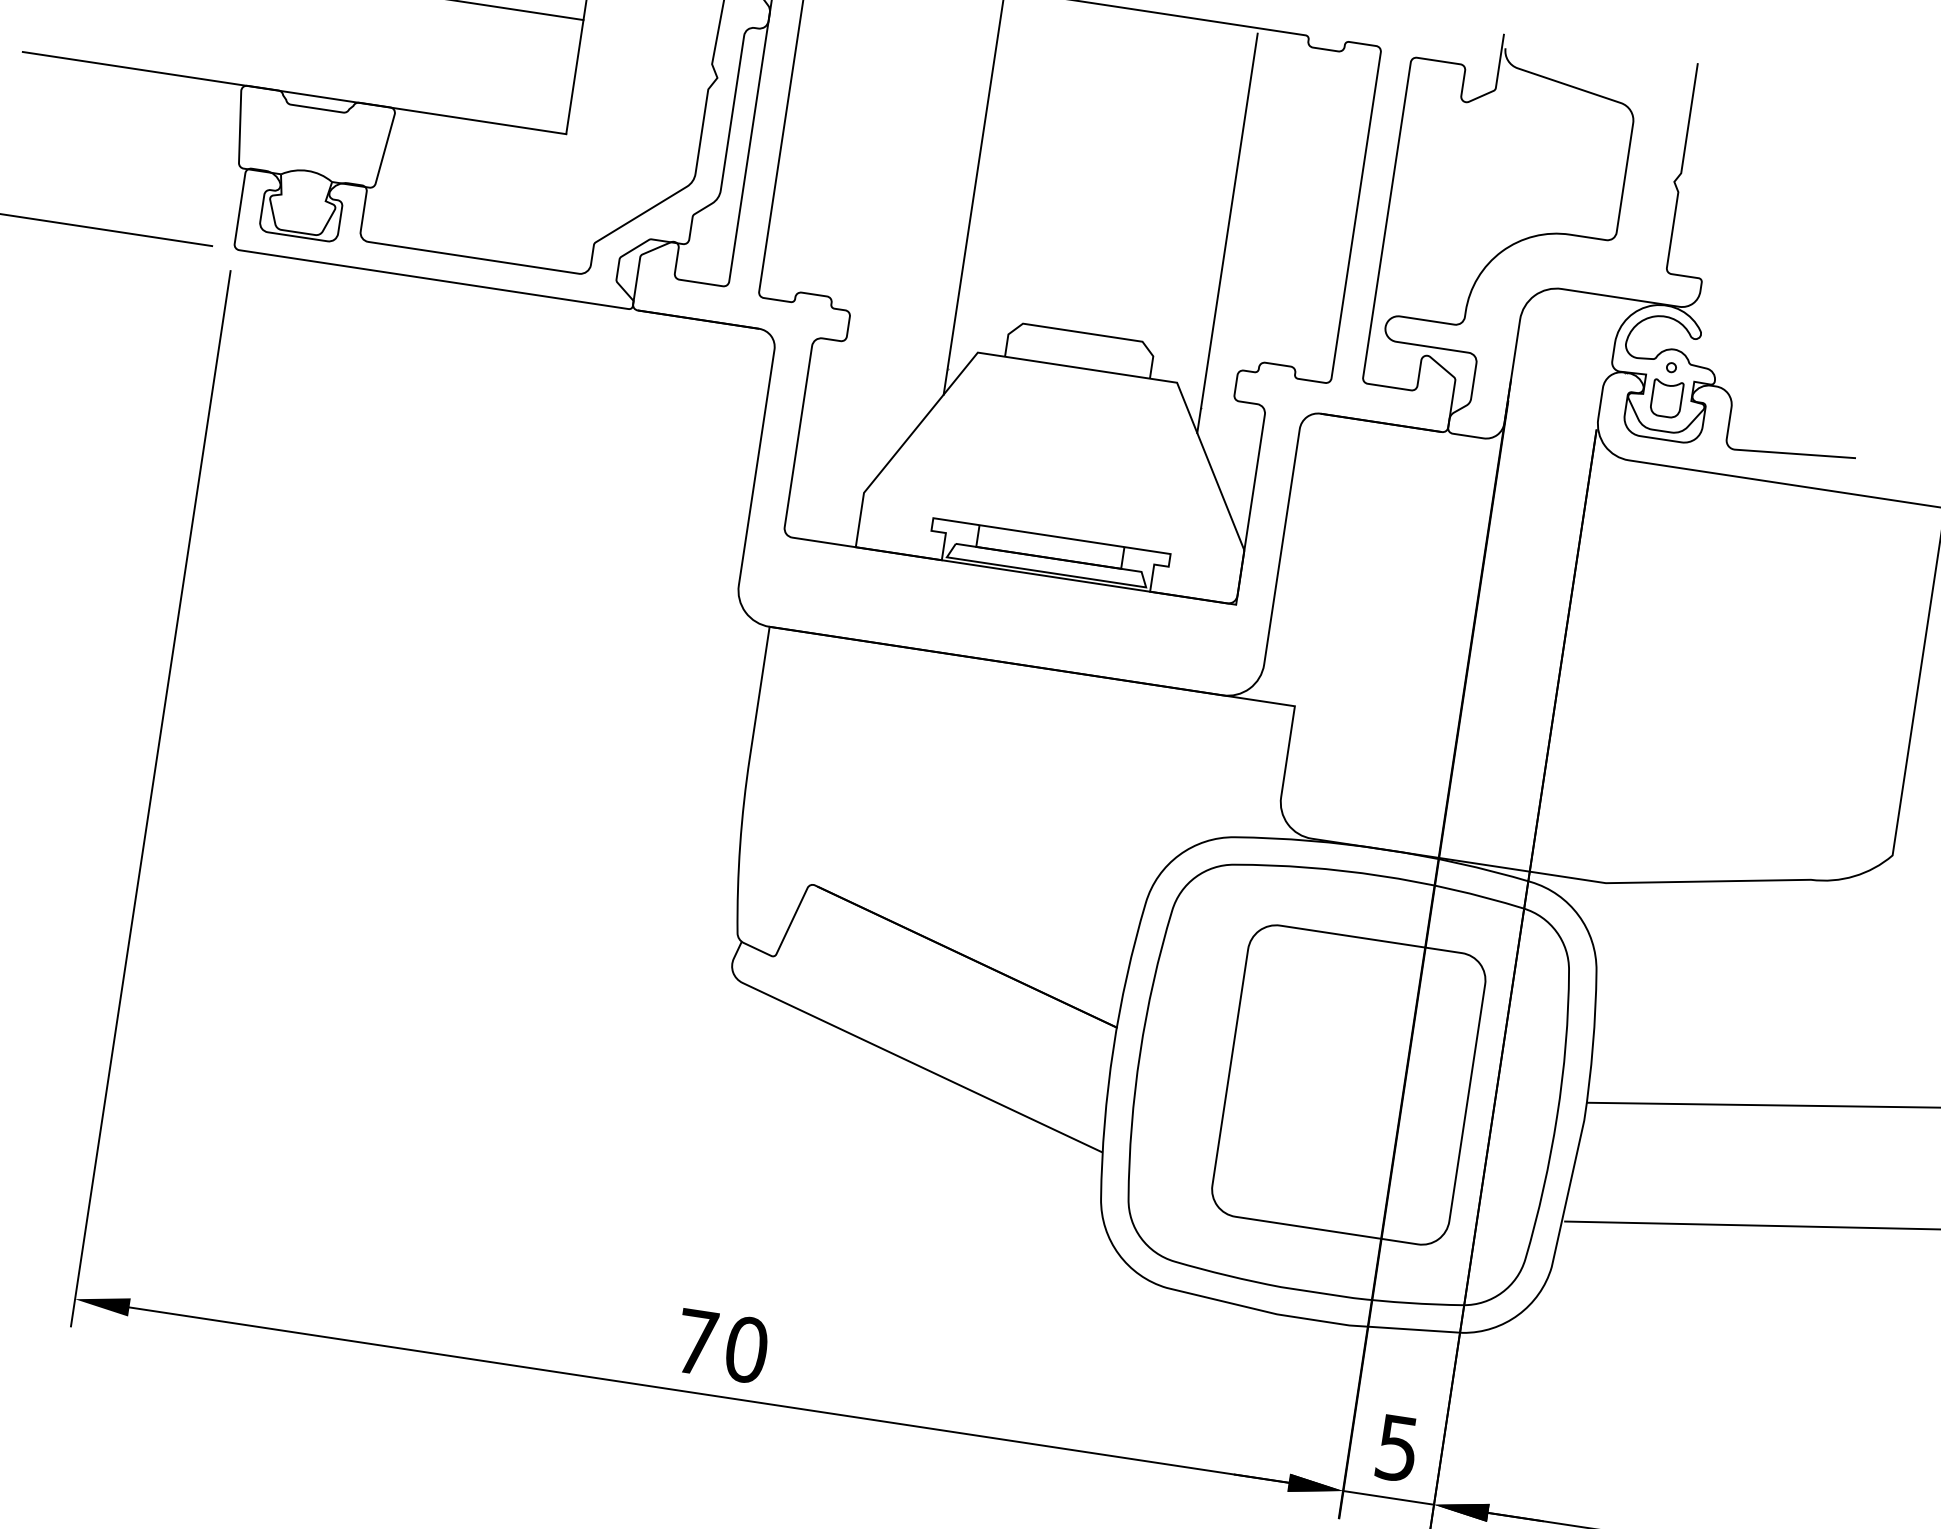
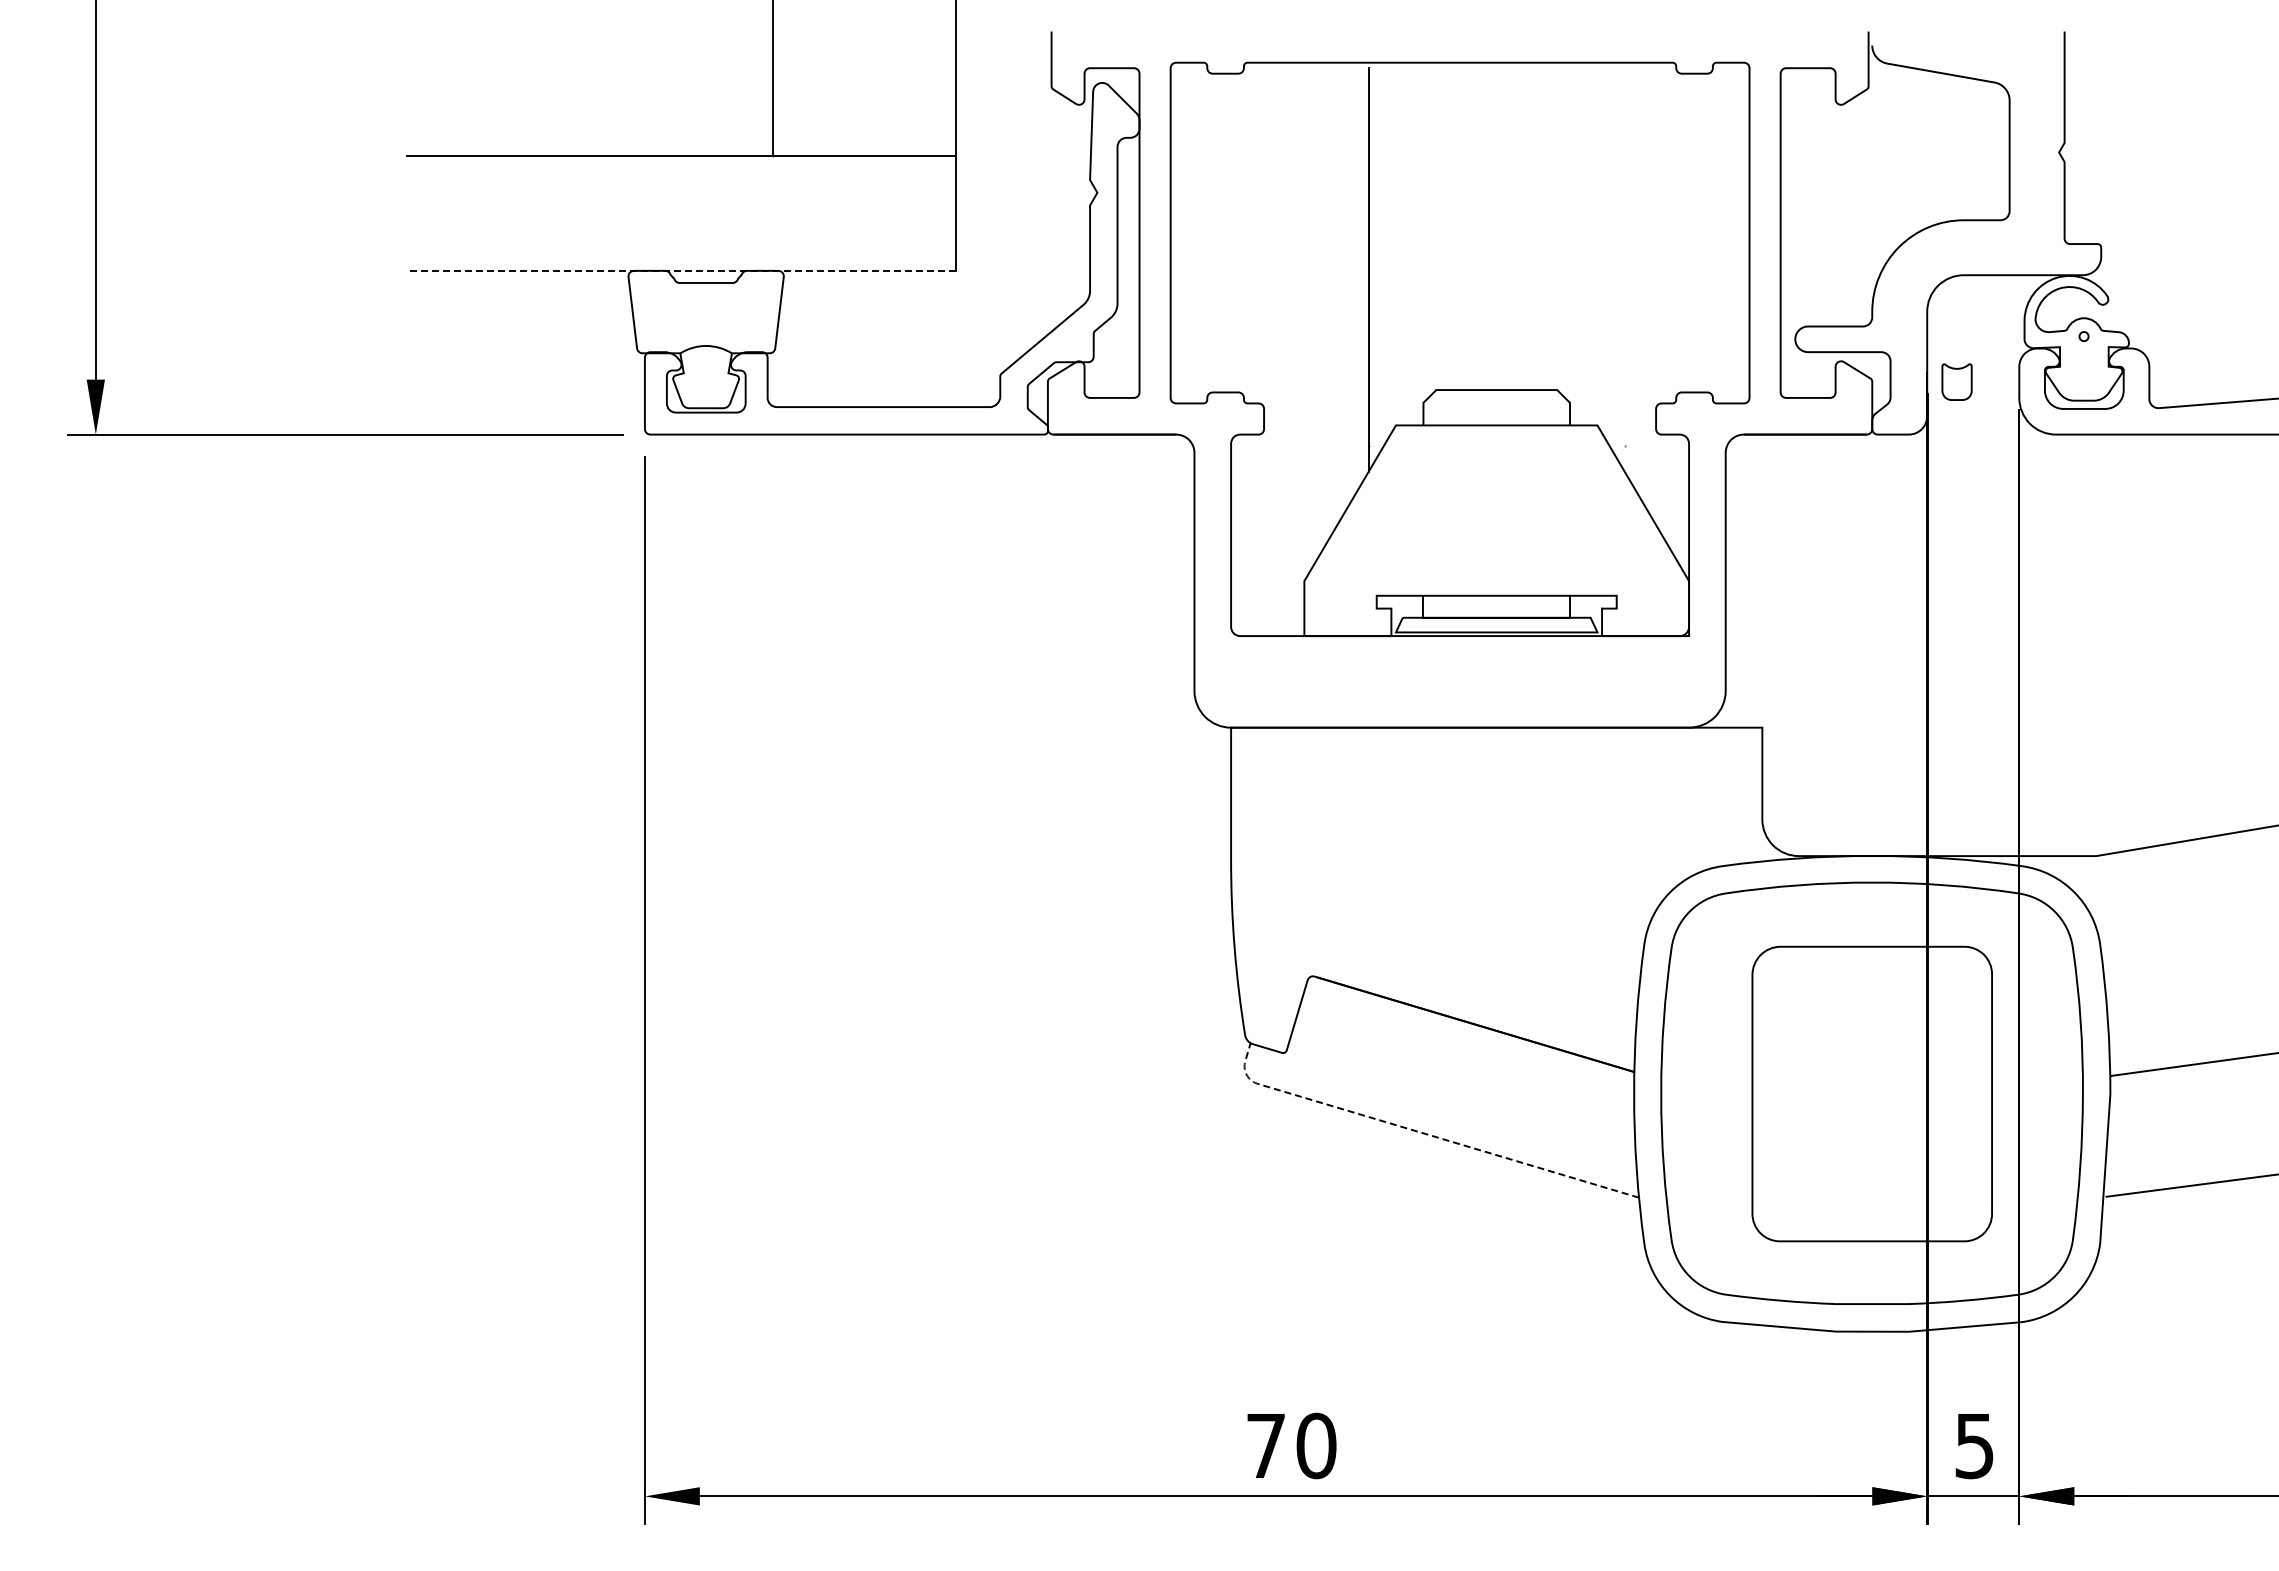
line: (294, 92) -> (681, 270), solid -> dashed
line: (1226, 233) -> (1624, 270), removed
part: (1666, 398) -> (1956, 381), moved
line: (895, 1055) -> (1419, 1132), solid -> dashed

